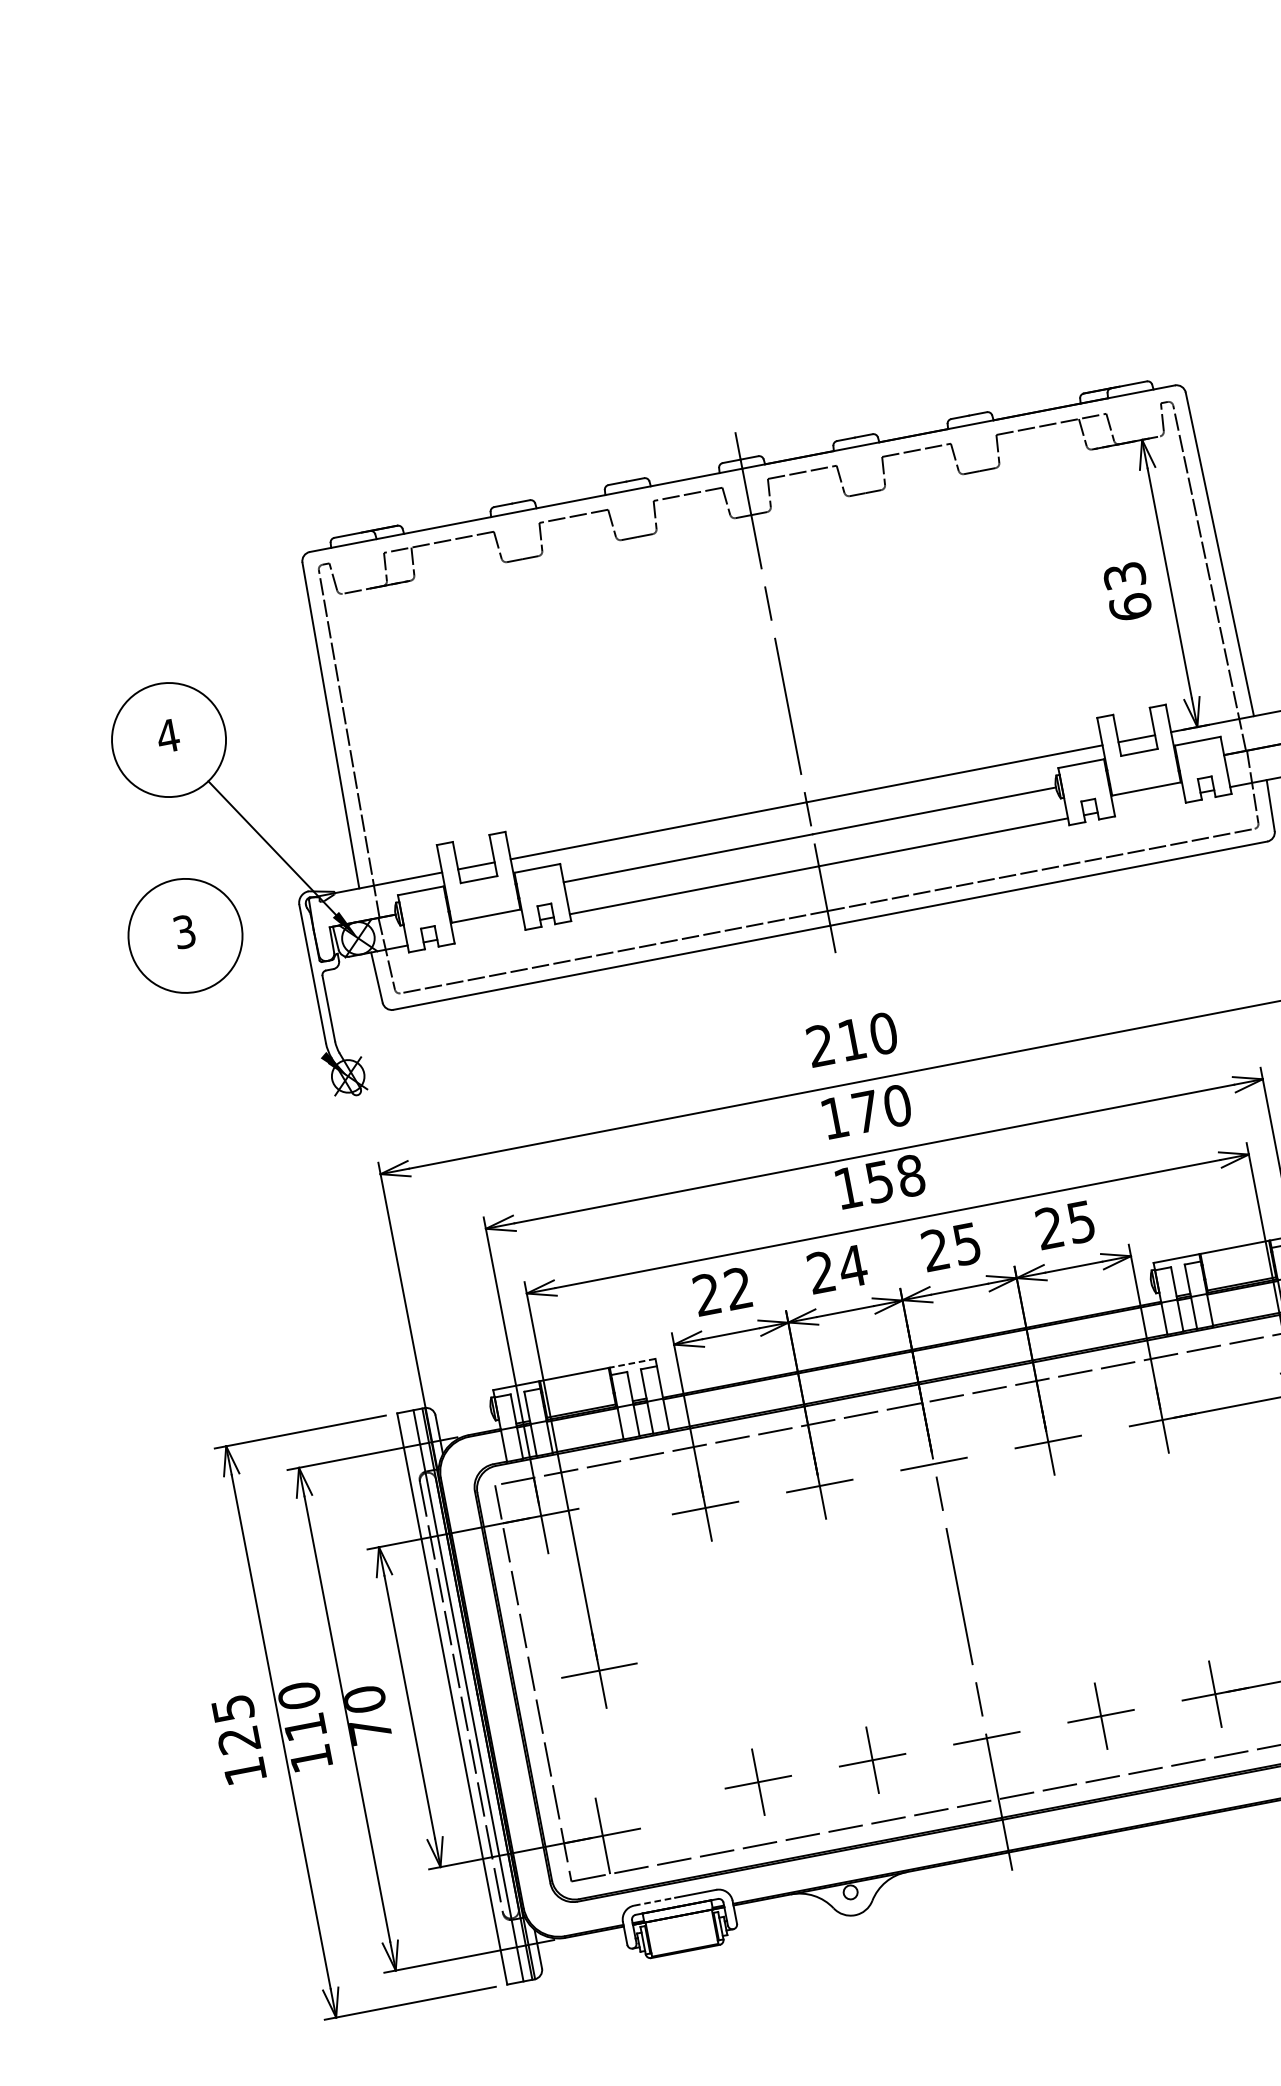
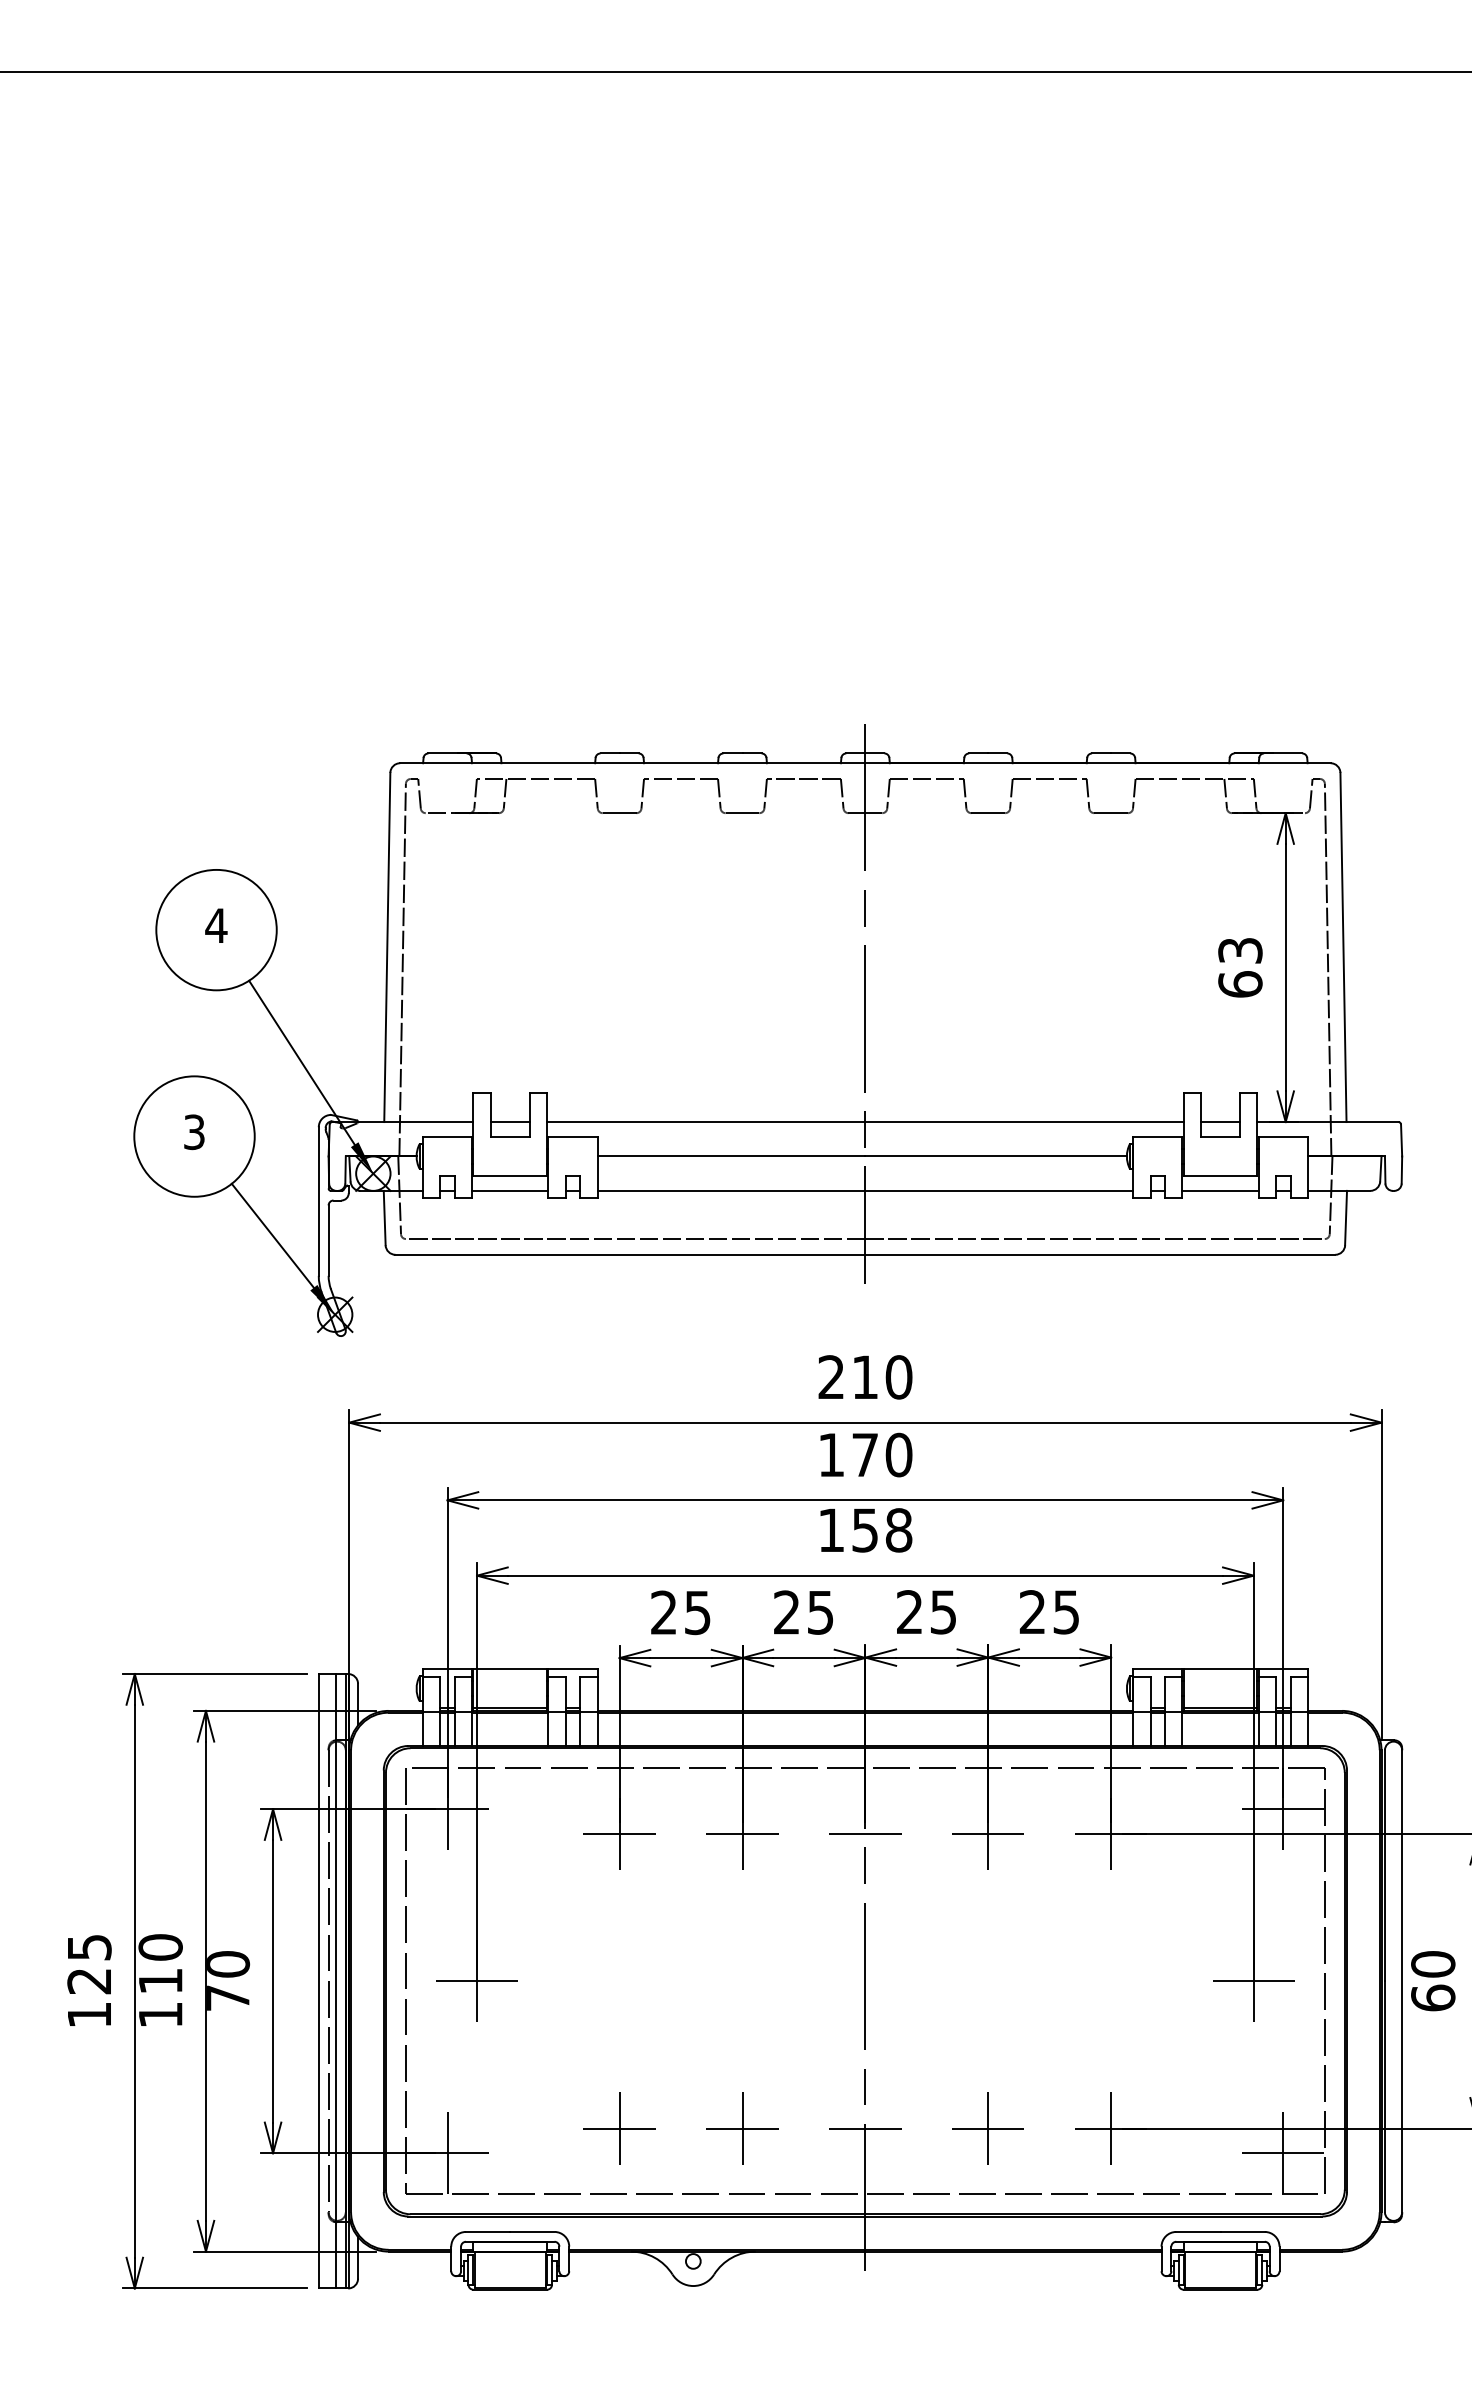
line: (1149, 802) -> (1220, 1190), added
line: (488, 929) -> (510, 1190), added
line: (275, 1013) -> (272, 1235), added
text: (852, 1266) -> (820, 1612), 24 -> 25
text: (738, 1288) -> (697, 1612), 22 -> 25
line: (632, 1363) -> (572, 1669), dashed -> solid
line: (654, 1901) -> (488, 2231), dashed -> solid

